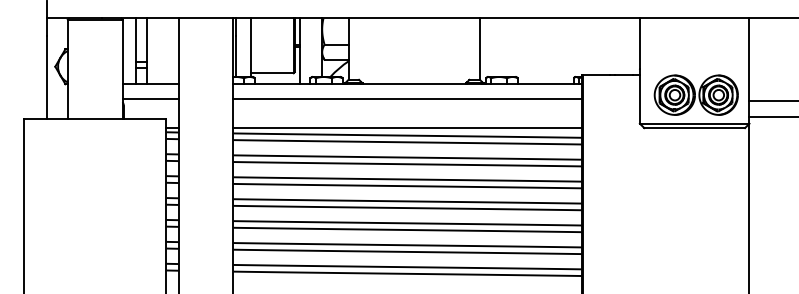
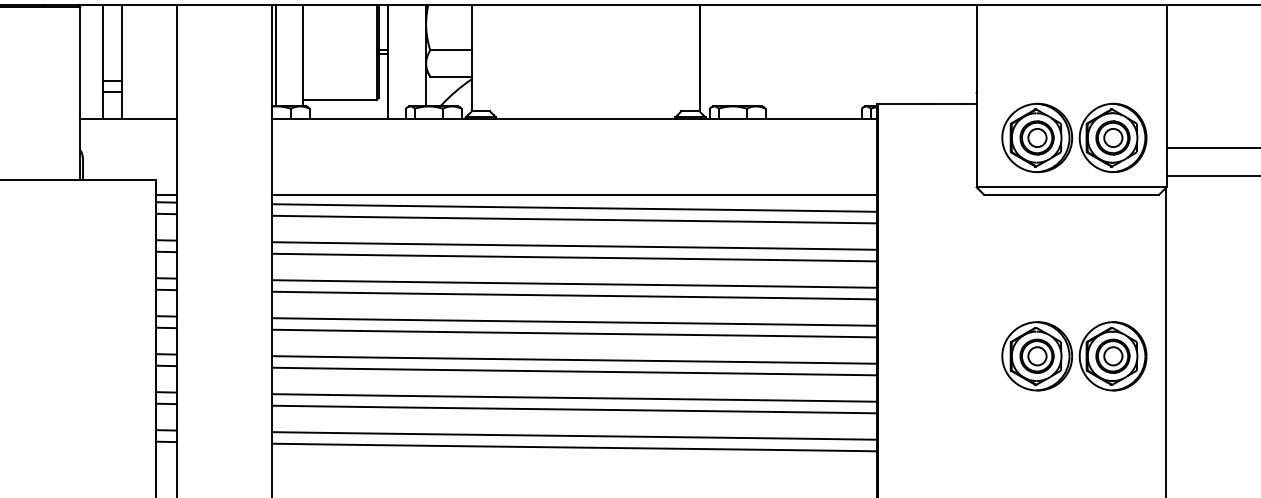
line: (150, 99) -> (128, 145), removed
line: (407, 99) -> (573, 145), removed
part: (695, 220) -> (1072, 355), added

